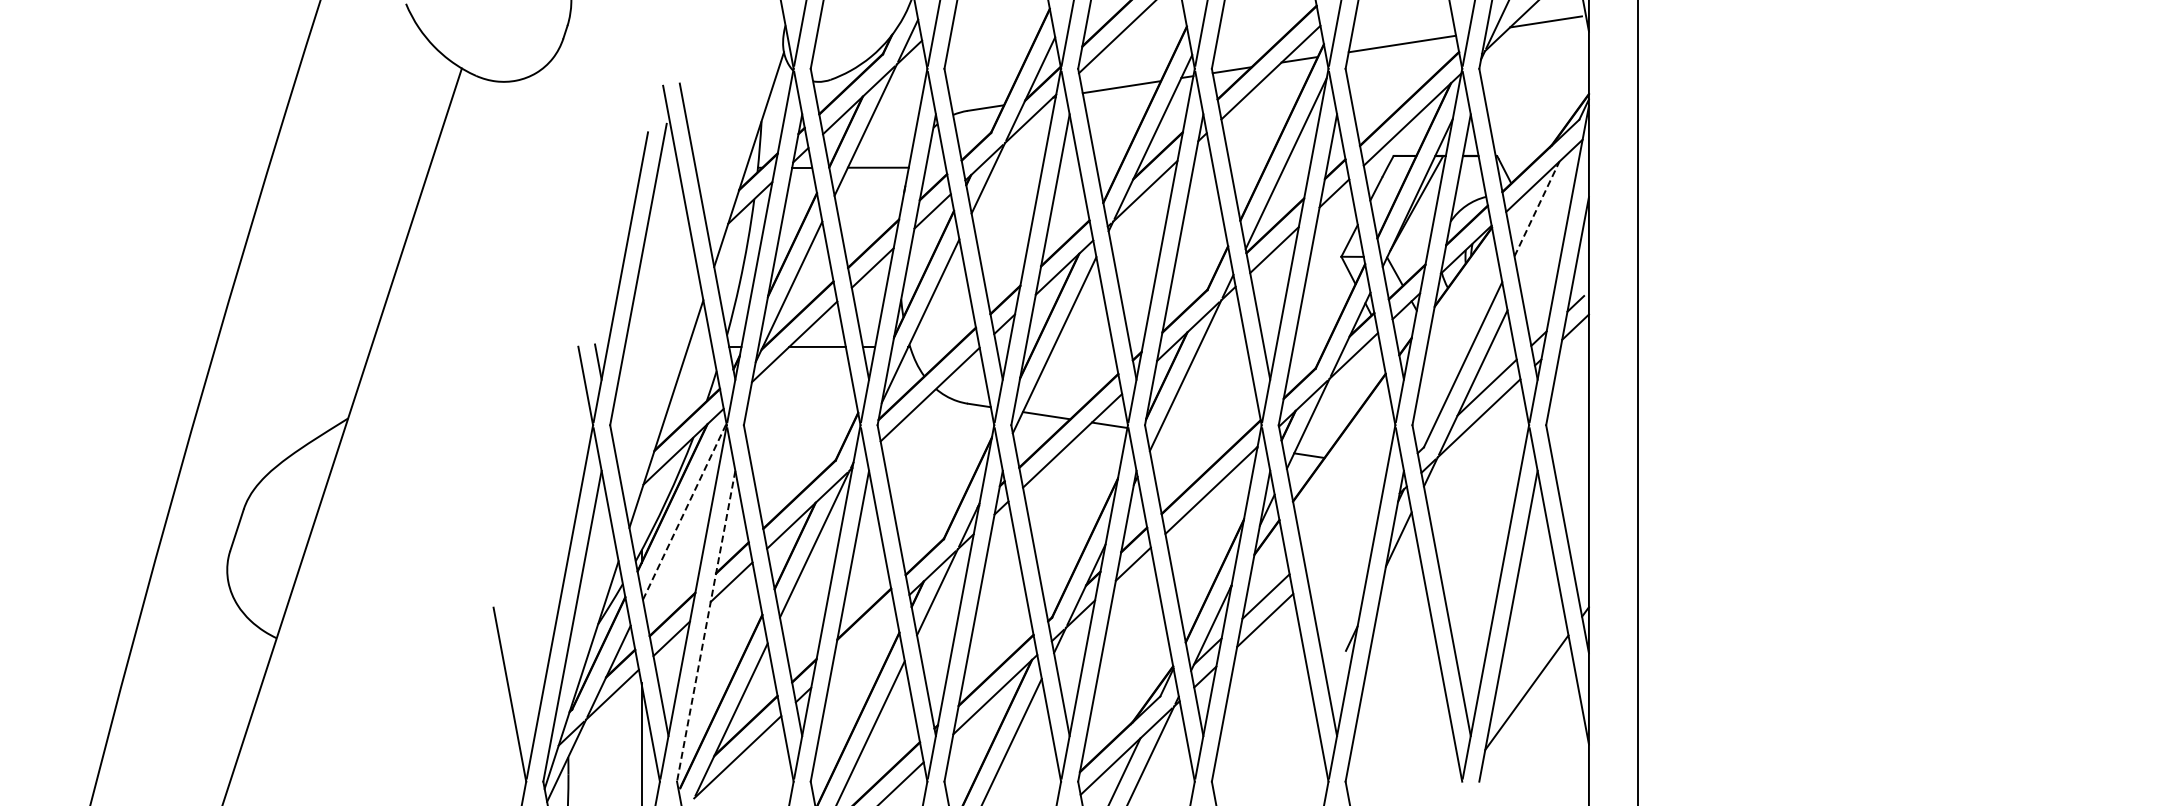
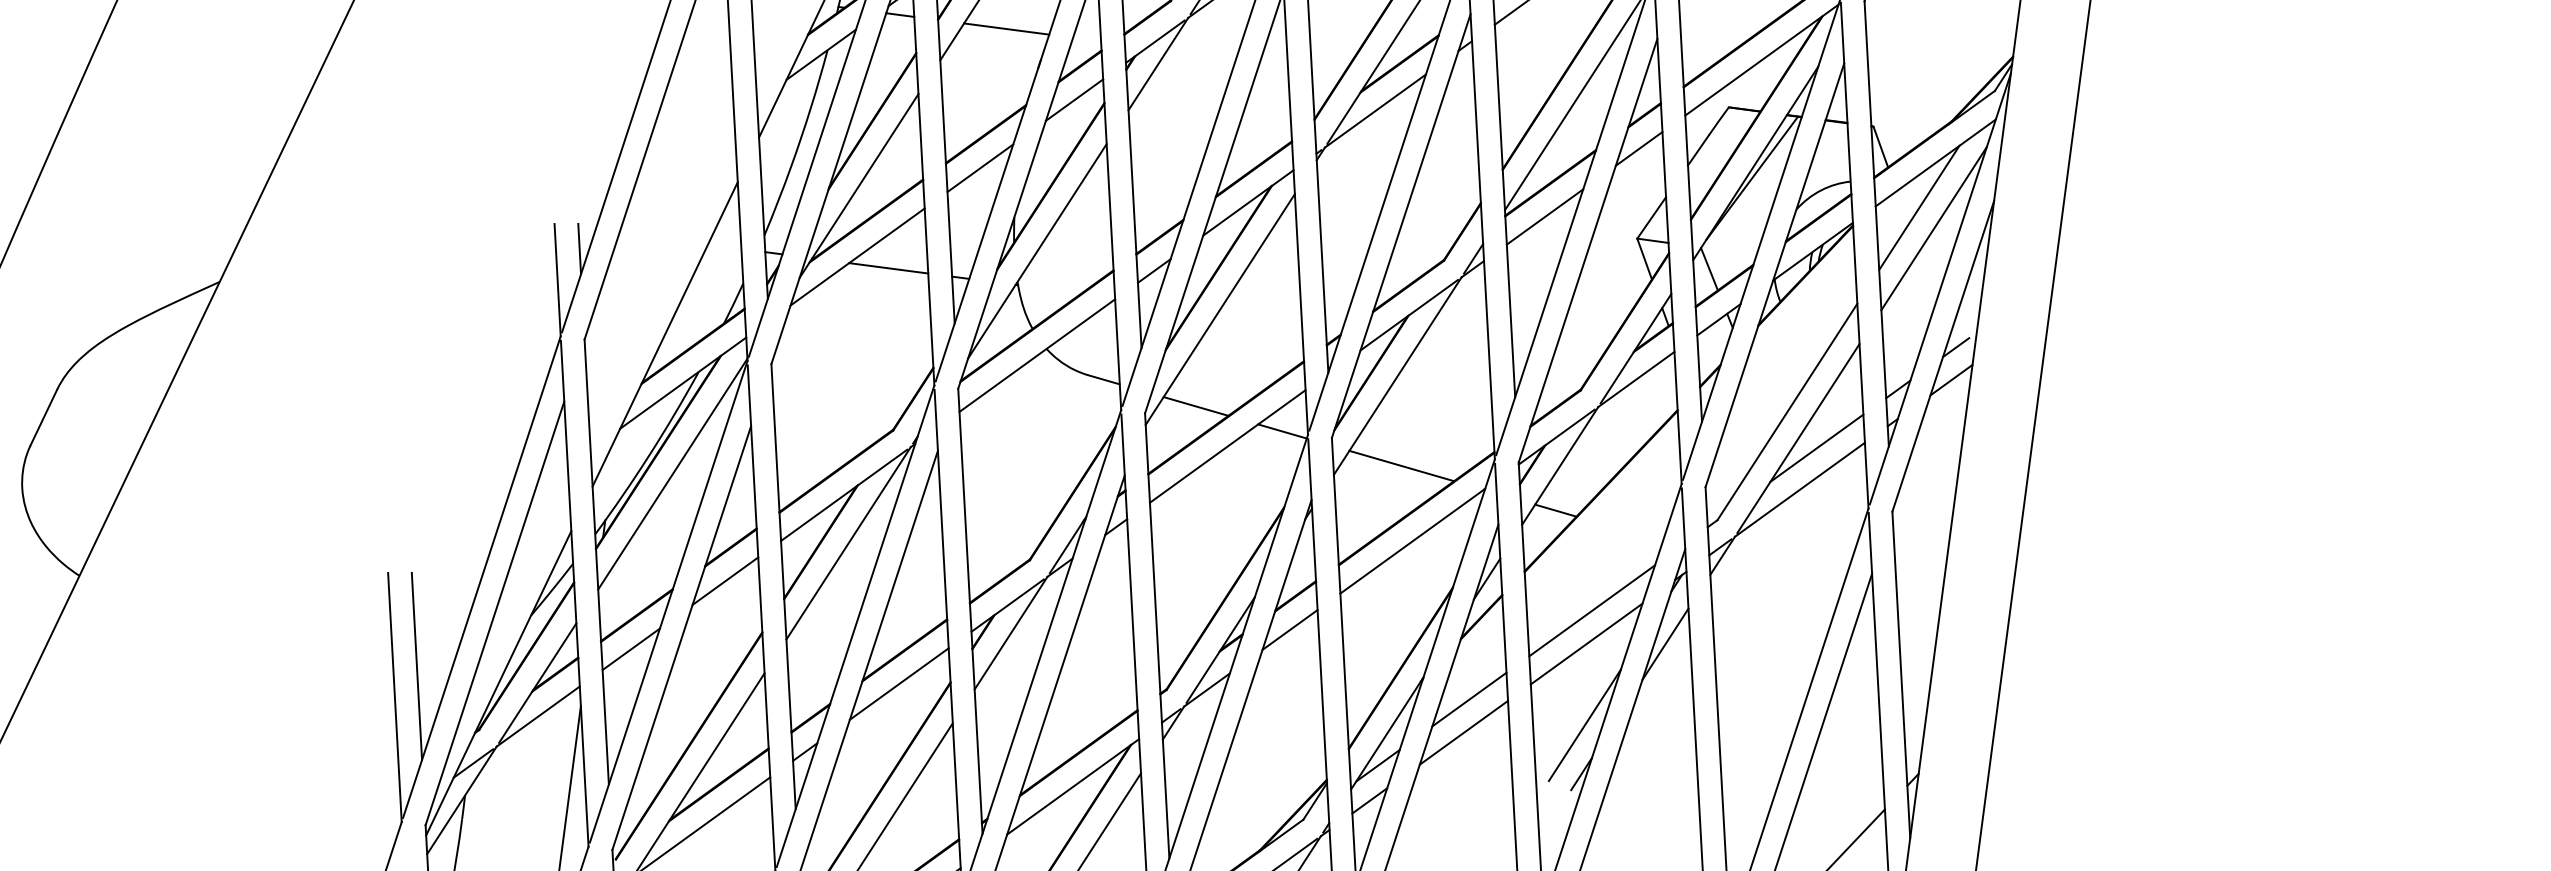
line: (1537, 208) -> (1920, 207), dashed -> solid
line: (1548, 221) -> (1933, 227), added
line: (1196, 438) -> (1401, 465), added
line: (684, 511) -> (672, 473), dashed -> solid
line: (1344, 522) -> (1592, 610), added
line: (1342, 546) -> (1585, 643), added
line: (1349, 603) -> (1584, 724), added
line: (706, 626) -> (682, 638), dashed -> solid
line: (863, 638) -> (899, 684), added
line: (522, 670) -> (416, 666), added

